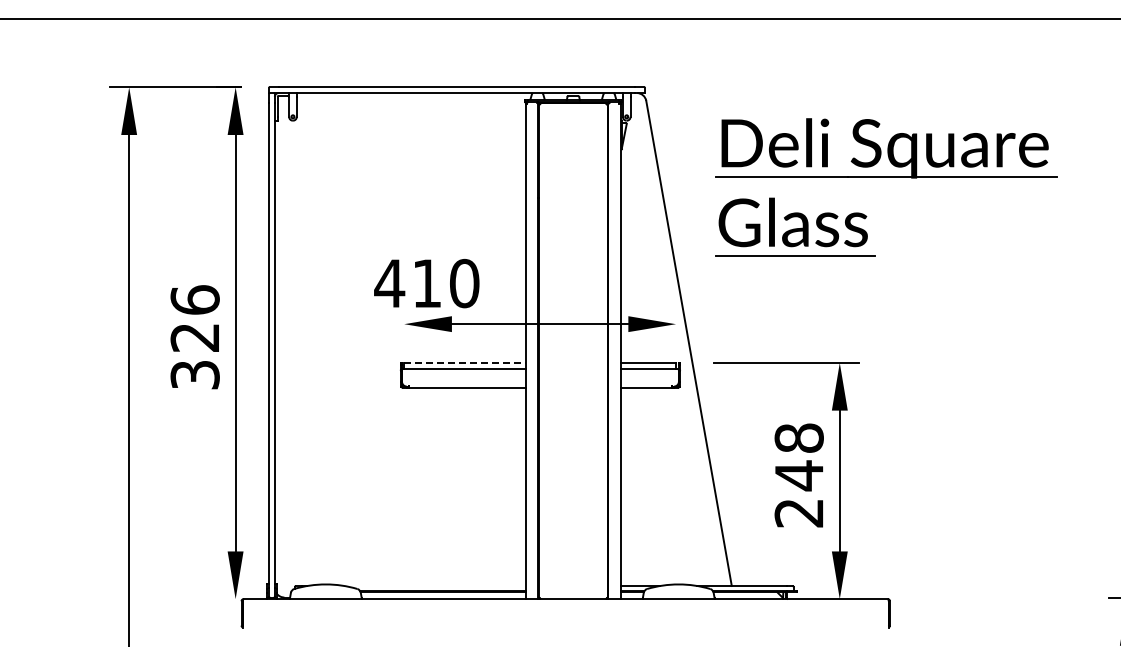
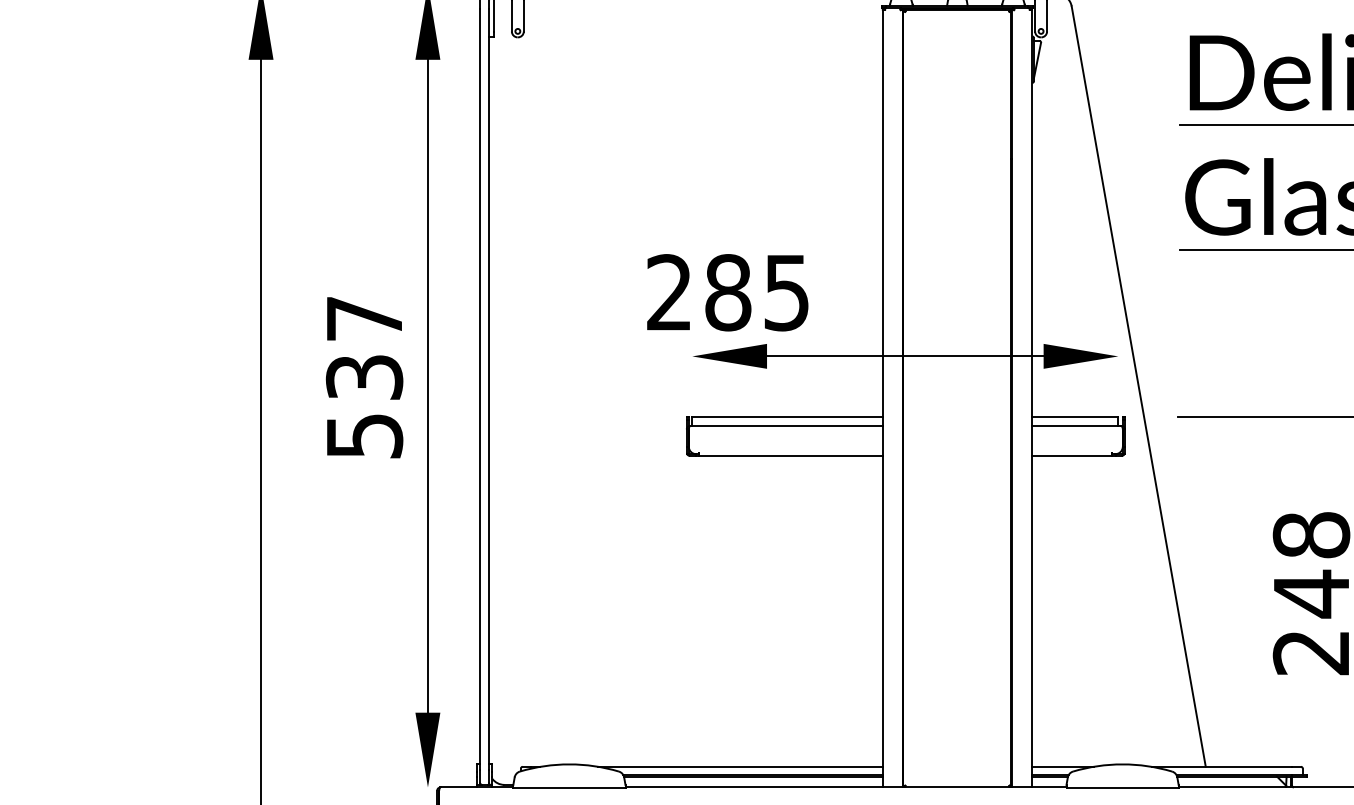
text: (426, 283) -> (727, 292), 410 -> 285
text: (194, 336) -> (363, 375), 326 -> 537
line: (464, 362) -> (786, 416), dashed -> solid
line: (434, 585) -> (739, 766), added

